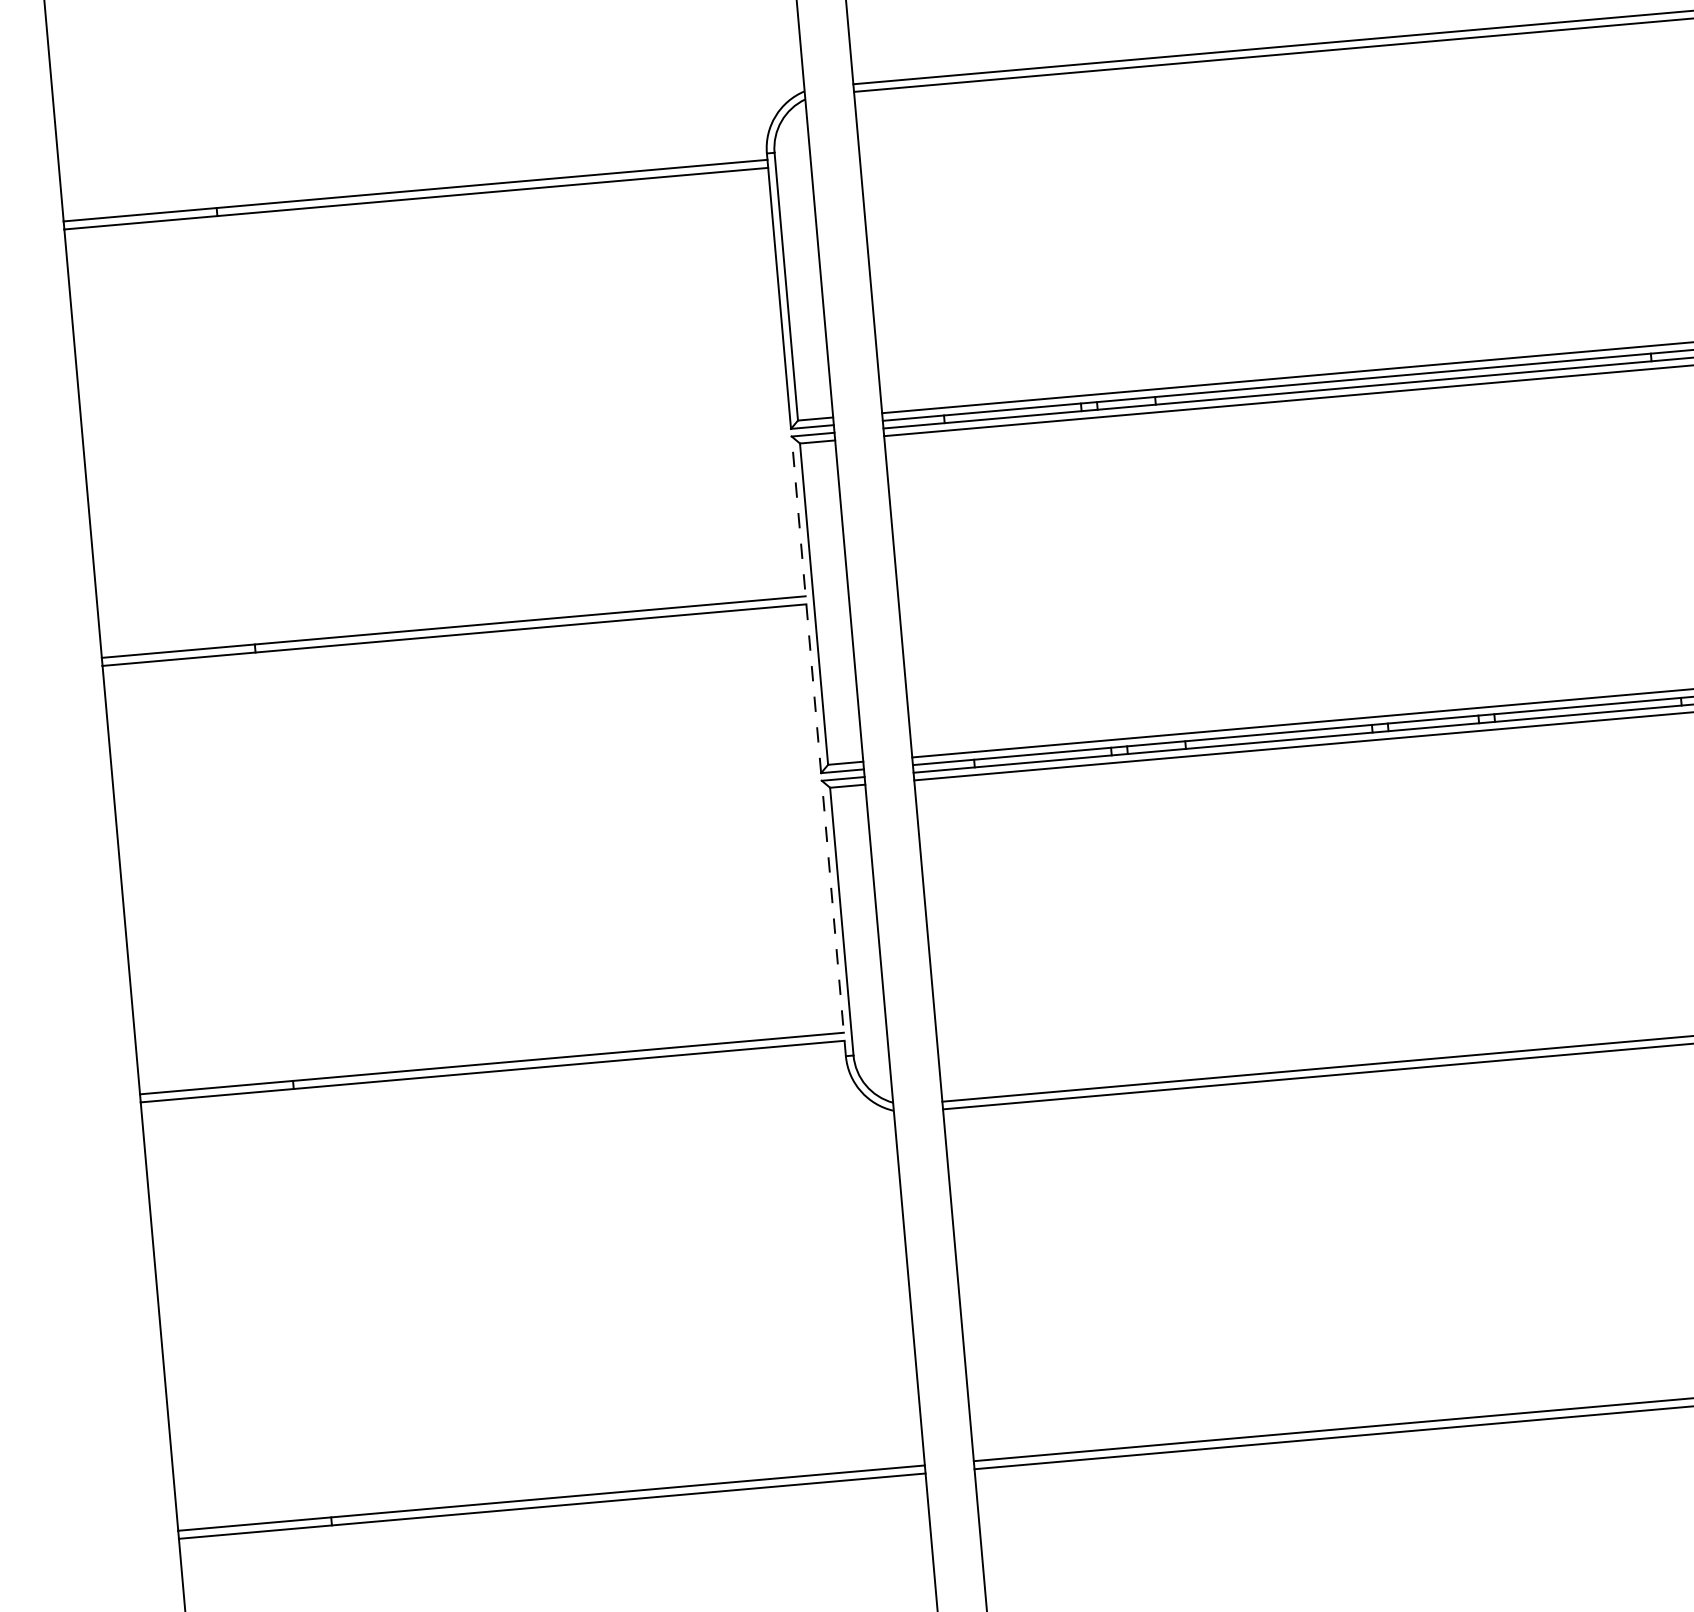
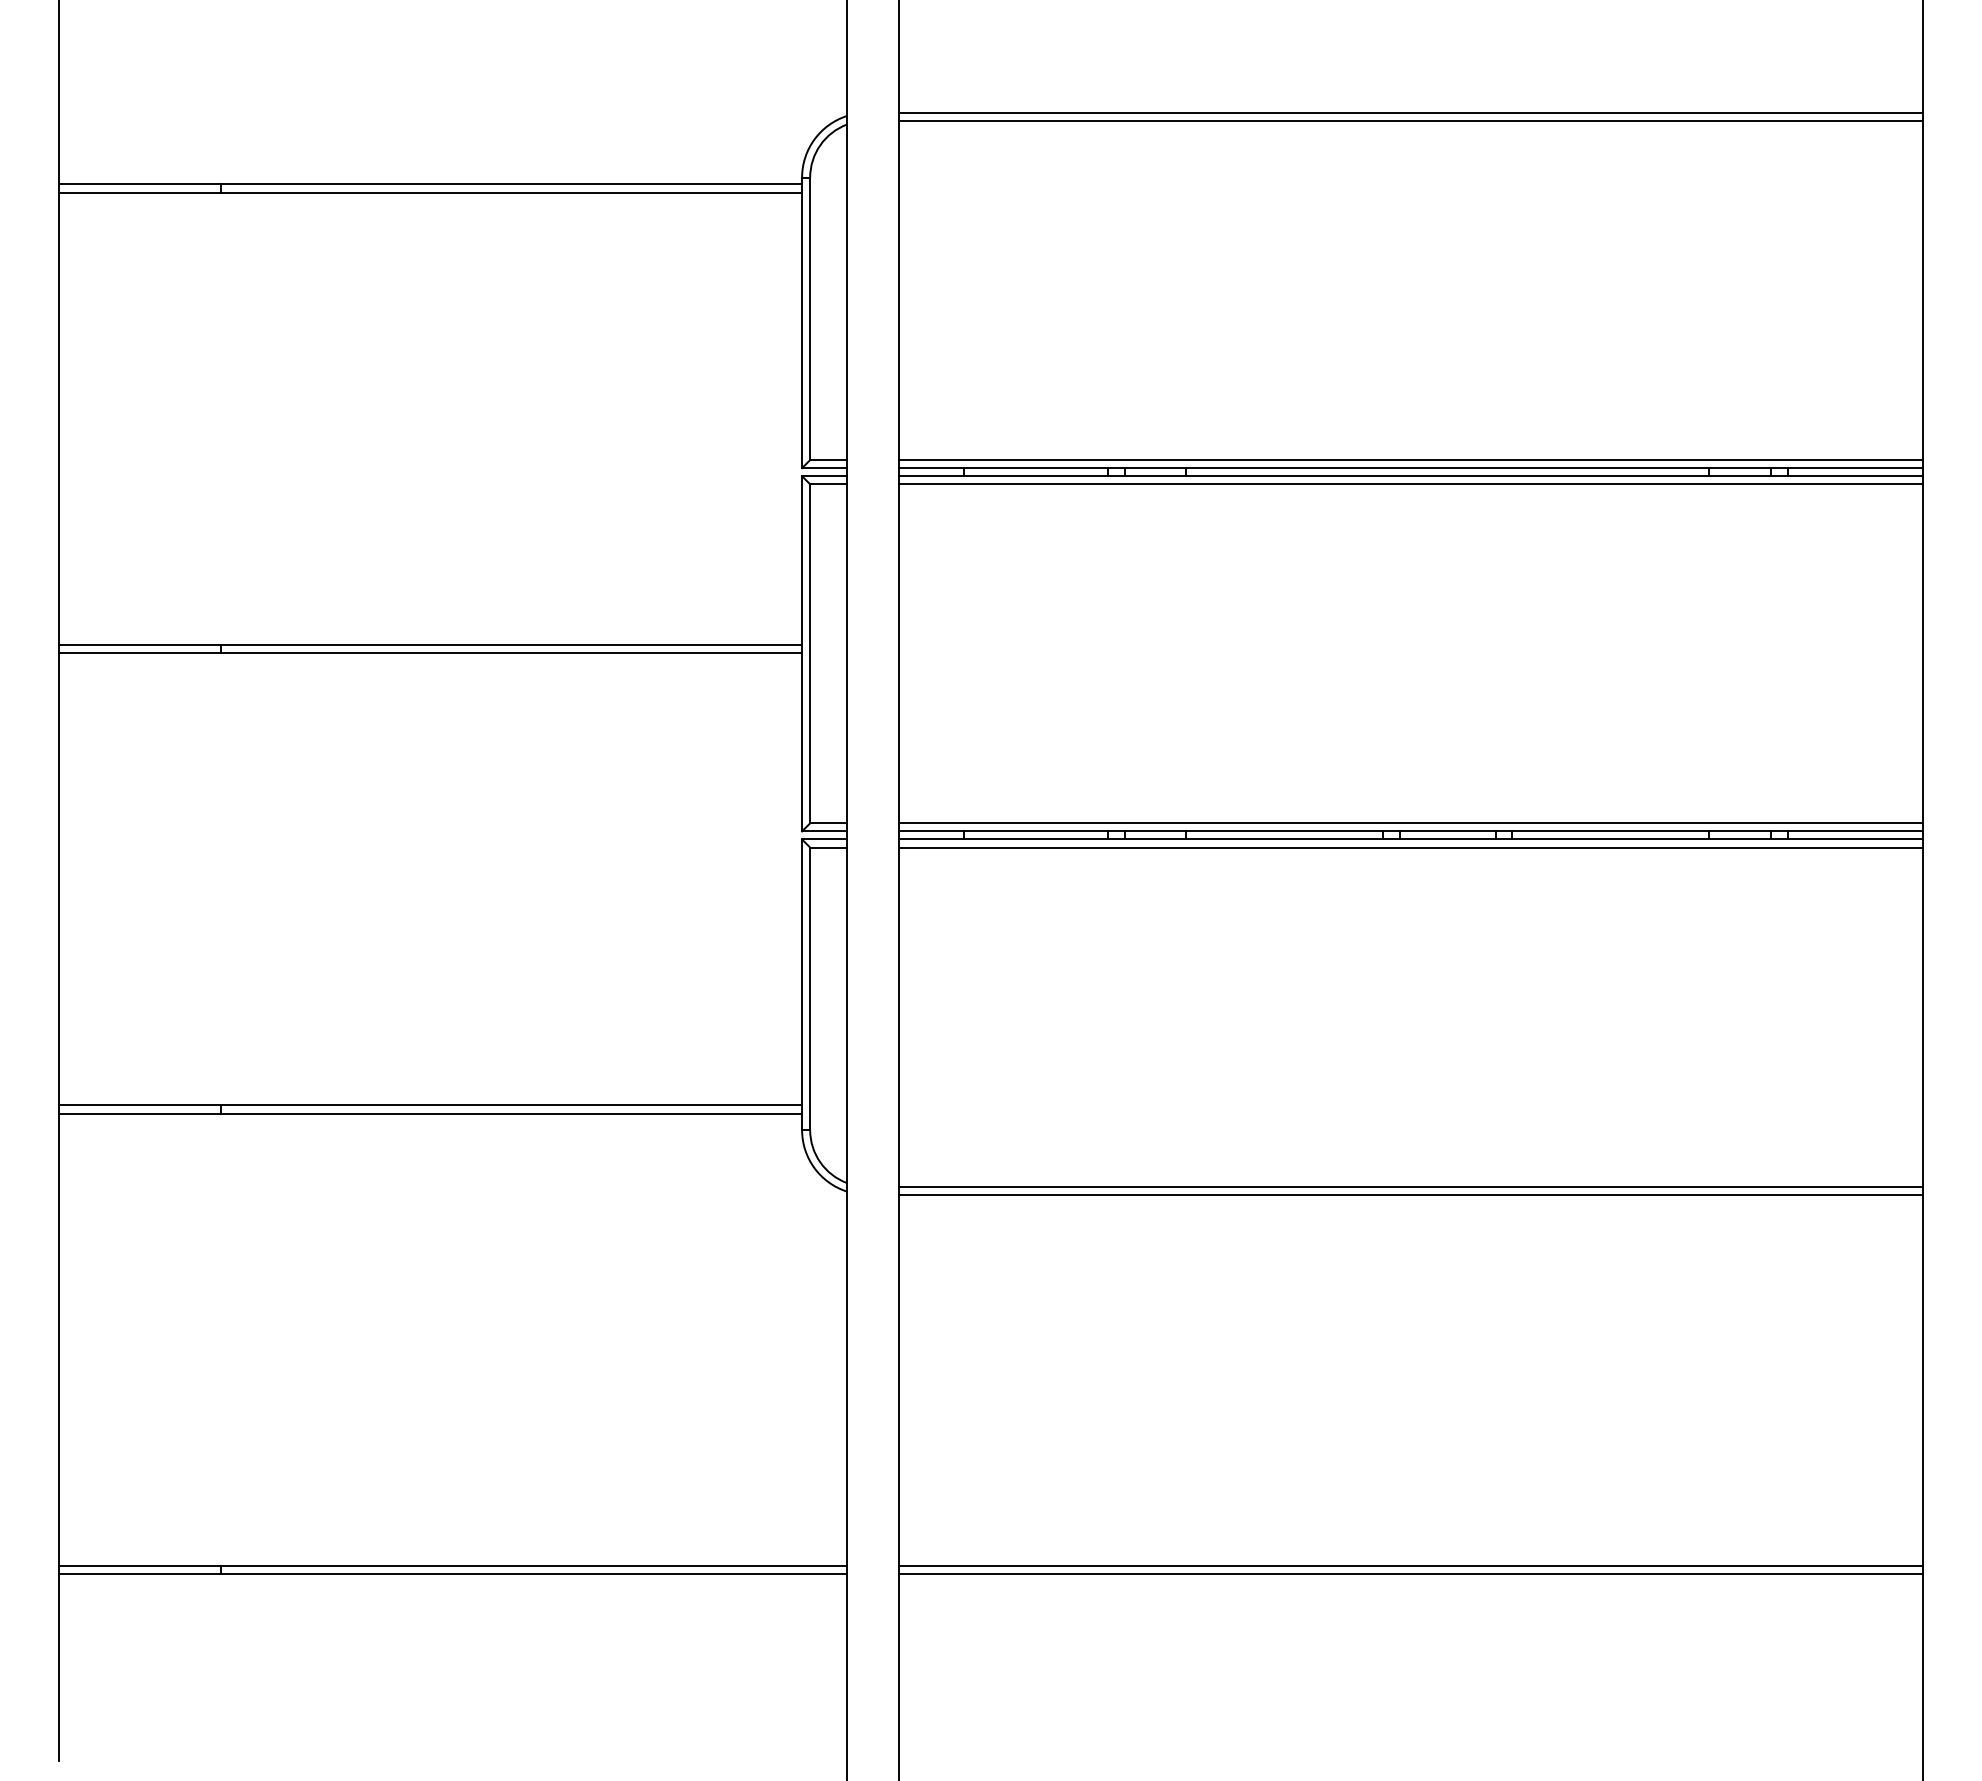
line: (806, 604) -> (802, 653), dashed -> solid
line: (834, 918) -> (802, 984), dashed -> solid

